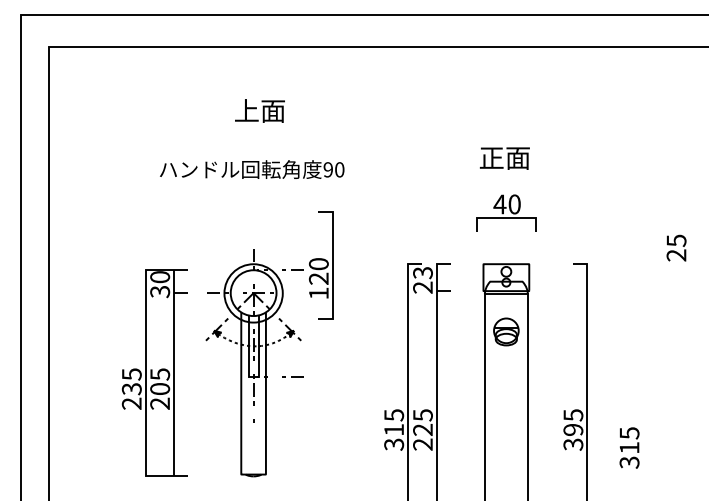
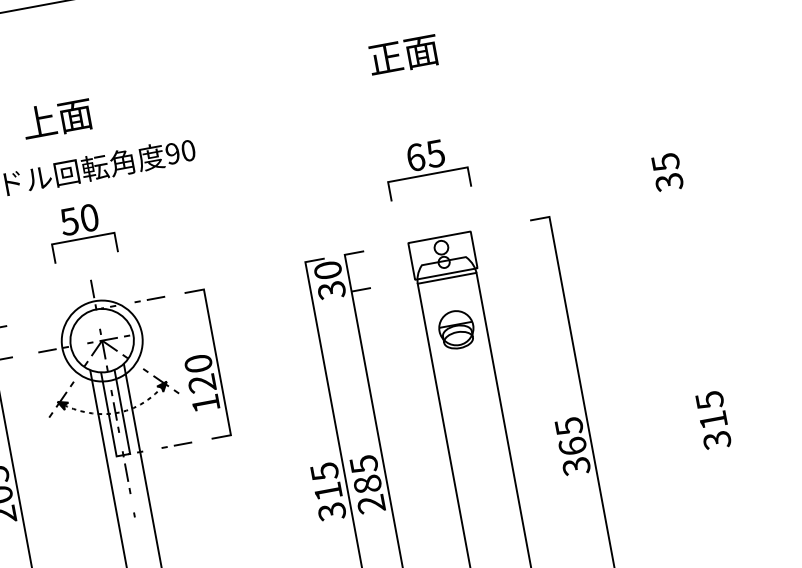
text: (259, 110) -> (56, 118), moved
text: (504, 158) -> (403, 55), moved
text: (506, 204) -> (424, 155), 40 -> 65
part: (253, 212) -> (81, 230), added
text: (676, 255) -> (669, 182), 25 -> 35
part: (321, 265) -> (202, 364), moved
text: (422, 280) -> (329, 280), 23 -> 30
text: (422, 429) -> (366, 483), 225 -> 285
text: (573, 429) -> (572, 445), 395 -> 365
text: (629, 447) -> (713, 419), moved

